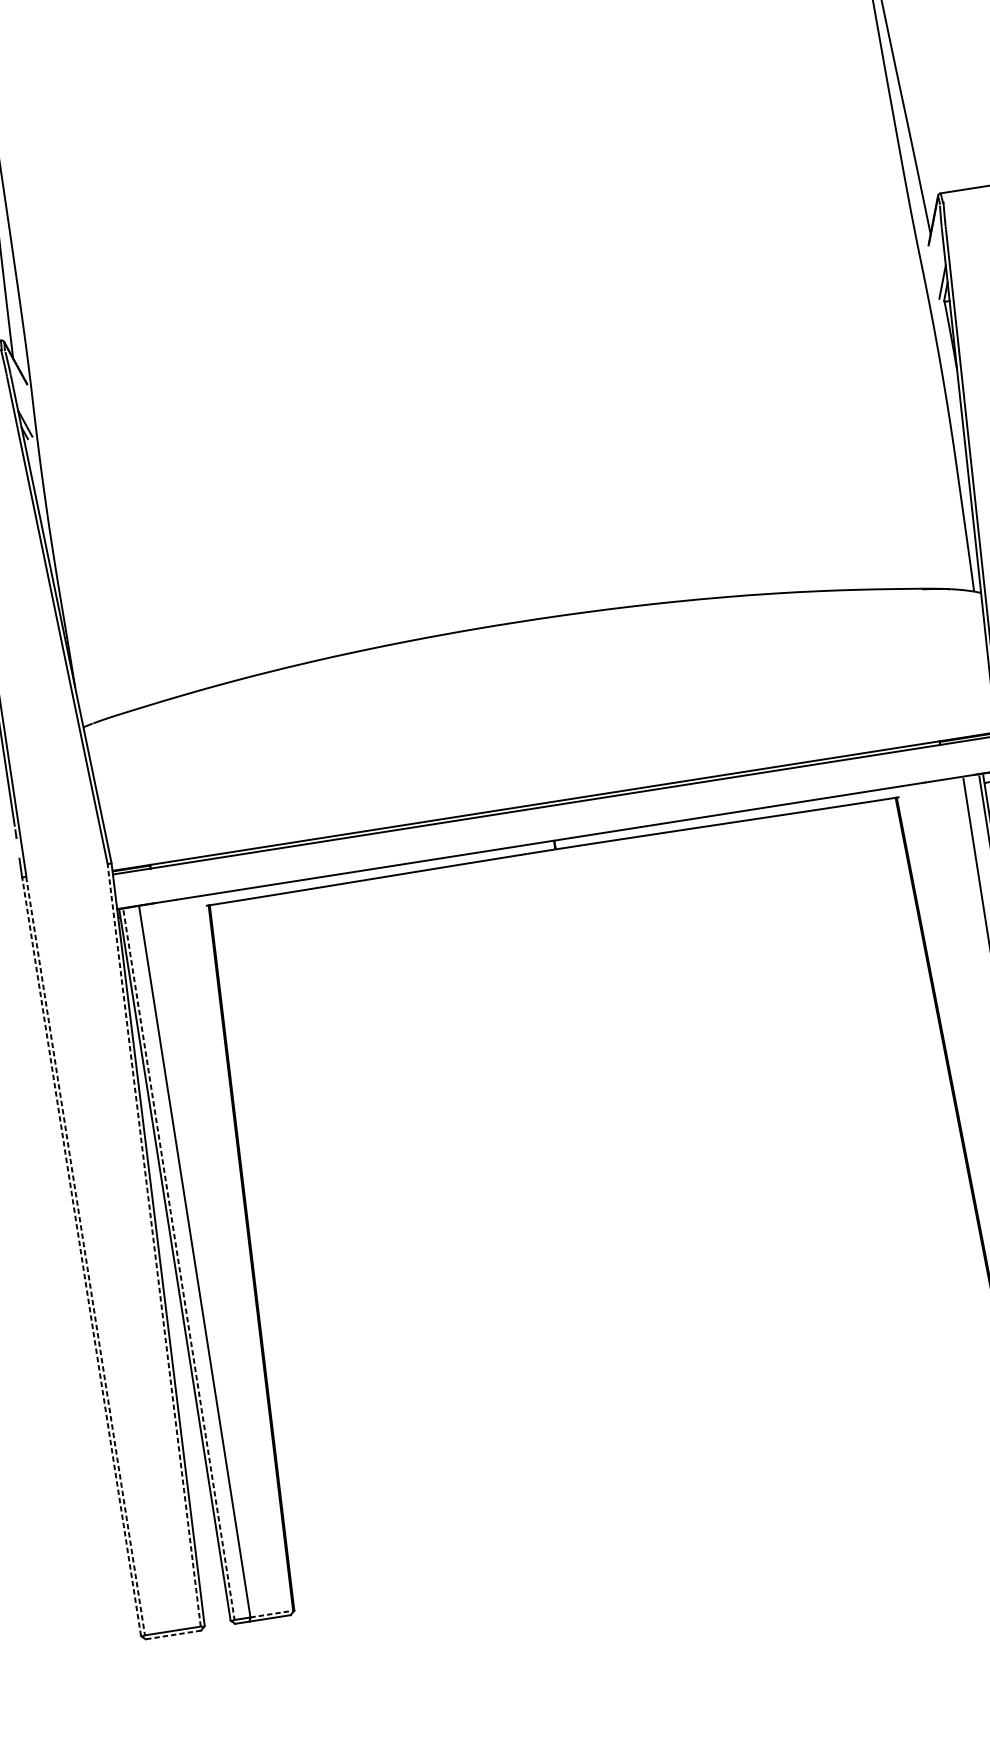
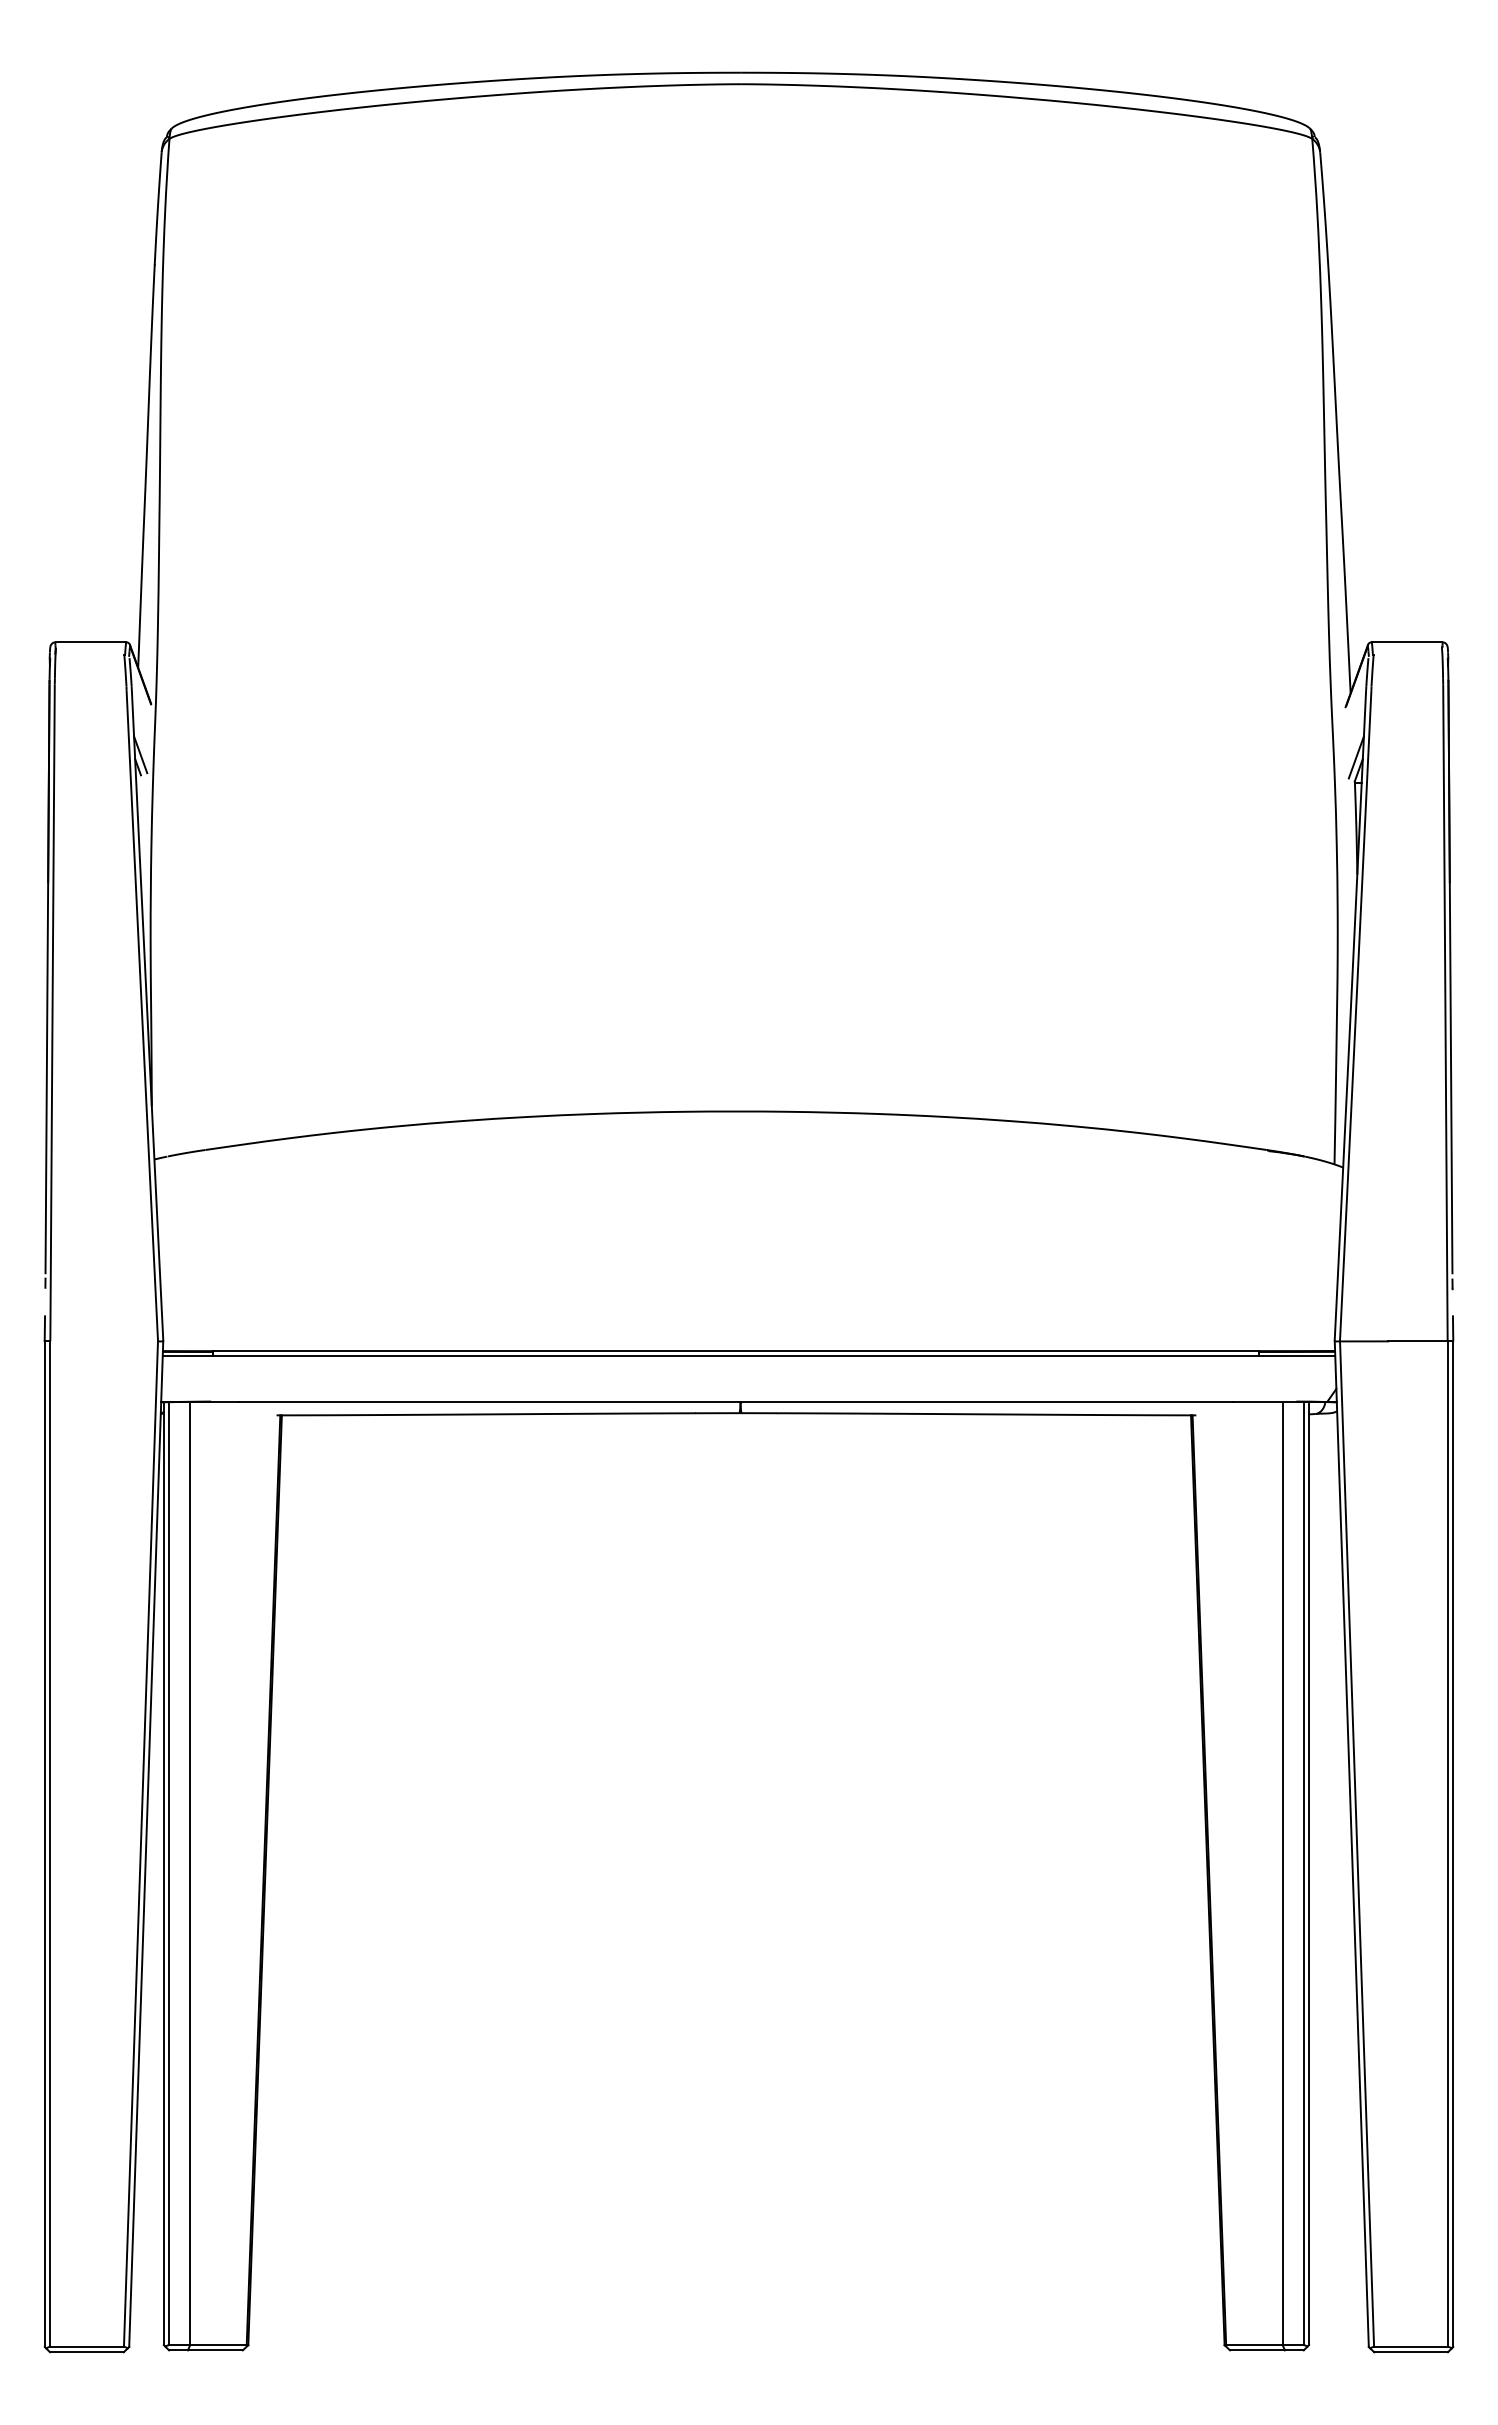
line: (153, 1244) -> (140, 1843), dashed -> solid
line: (81, 1256) -> (44, 1844), dashed -> solid
line: (85, 1256) -> (50, 1844), dashed -> solid
line: (179, 1265) -> (169, 1875), dashed -> solid
line: (271, 1614) -> (218, 2345), dashed -> solid
line: (173, 1635) -> (86, 2352), dashed -> solid

